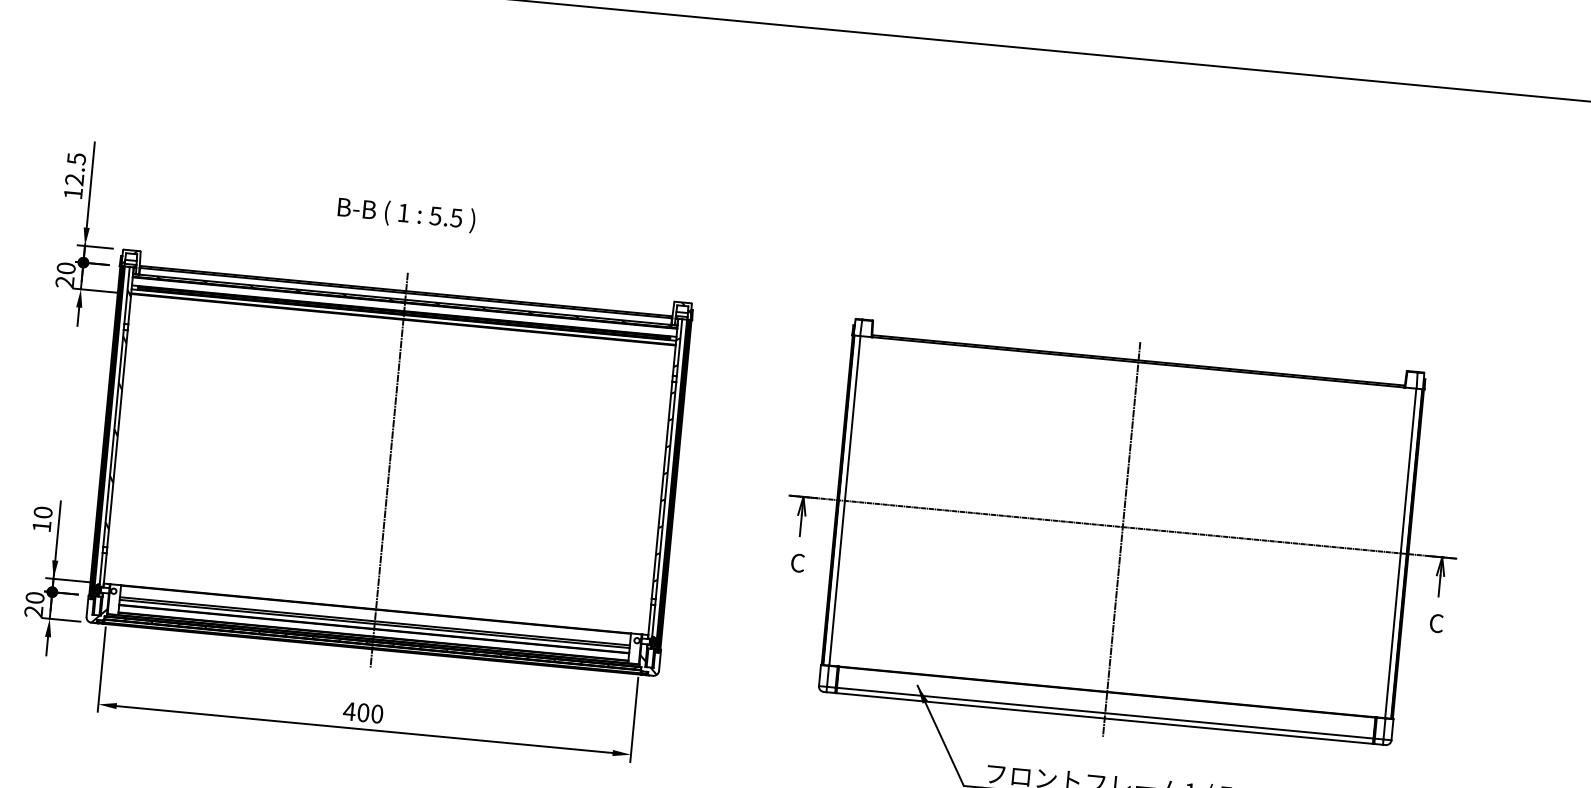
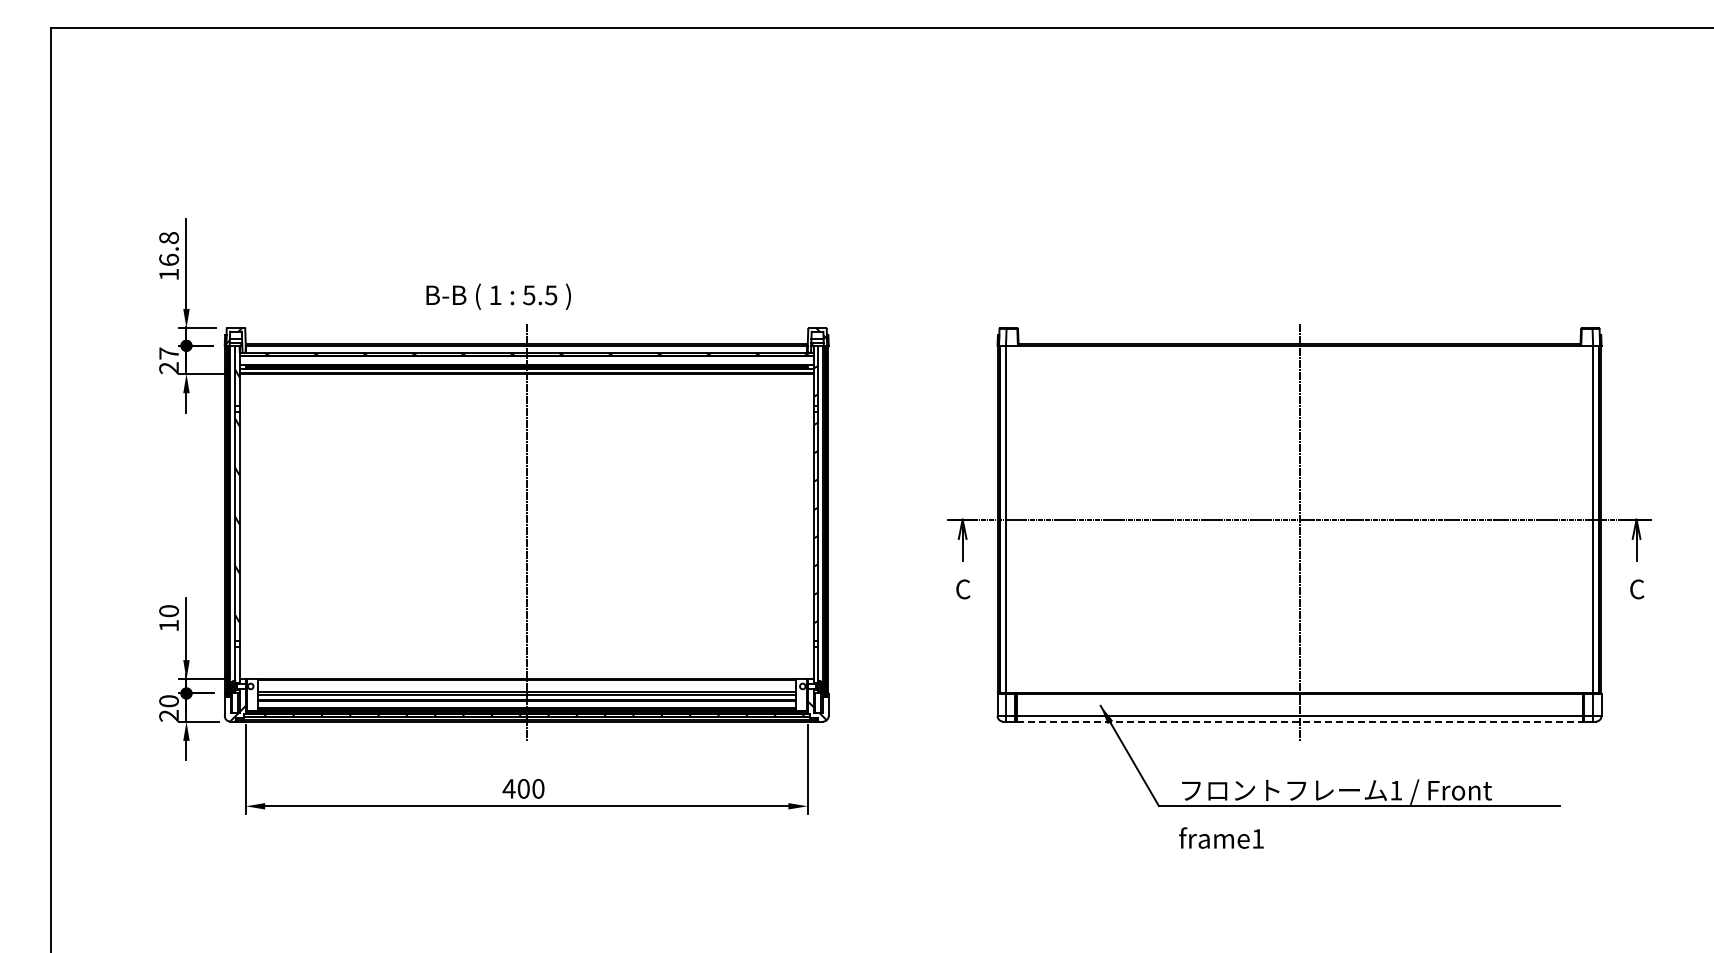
text: (75, 169) -> (168, 249), 12.5 -> 16.8
text: (406, 214) -> (498, 296), moved
text: (65, 268) -> (168, 353), 20 -> 27
line: (1105, 718) -> (1300, 721), solid -> dashed

